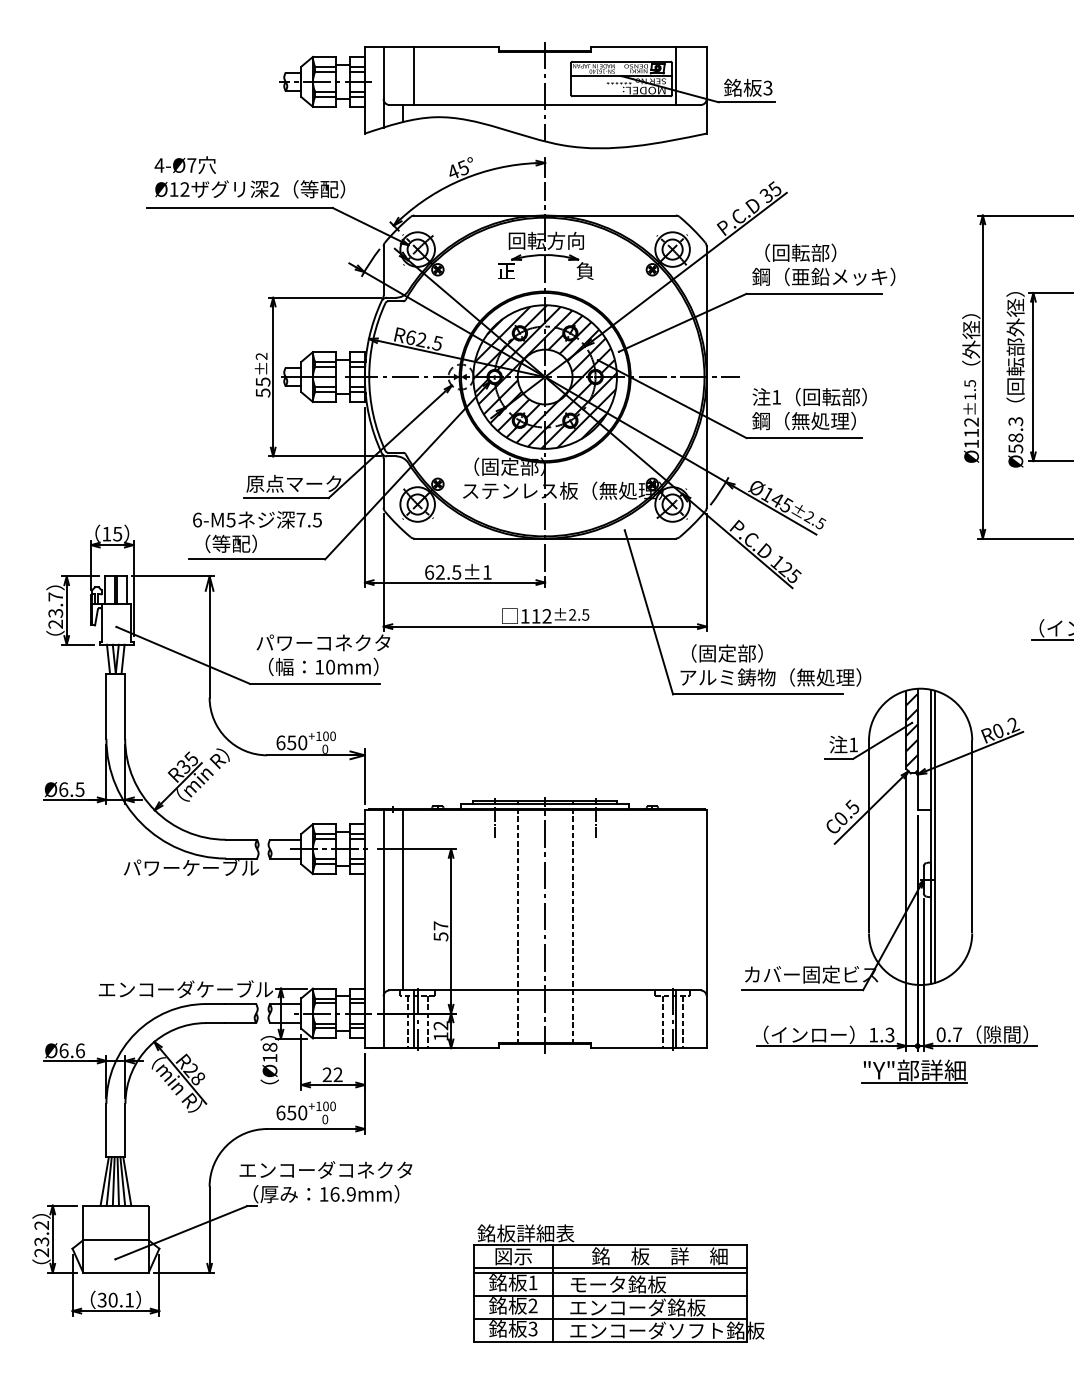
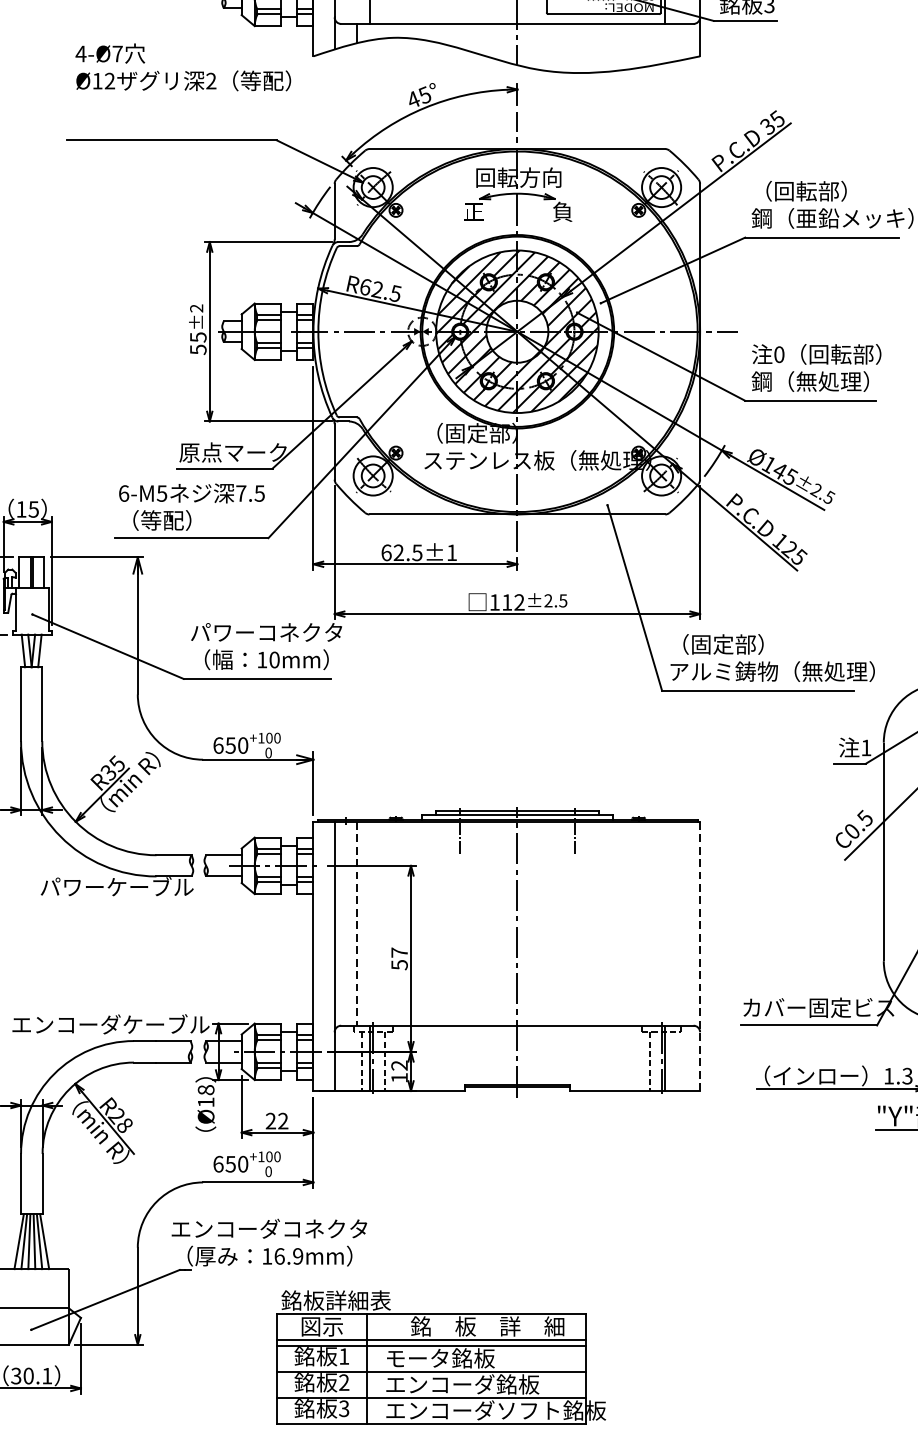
text: (249, 177) -> (182, 67), moved
text: (776, 397) -> (779, 354), 1 -> 0
line: (403, 900) -> (357, 923), solid -> dashed
line: (517, 922) -> (486, 948), removed
line: (572, 922) -> (548, 948), removed
line: (706, 929) -> (699, 956), solid -> dashed
line: (682, 1022) -> (672, 1061), removed
part: (618, 1283) -> (440, 1357), moved

